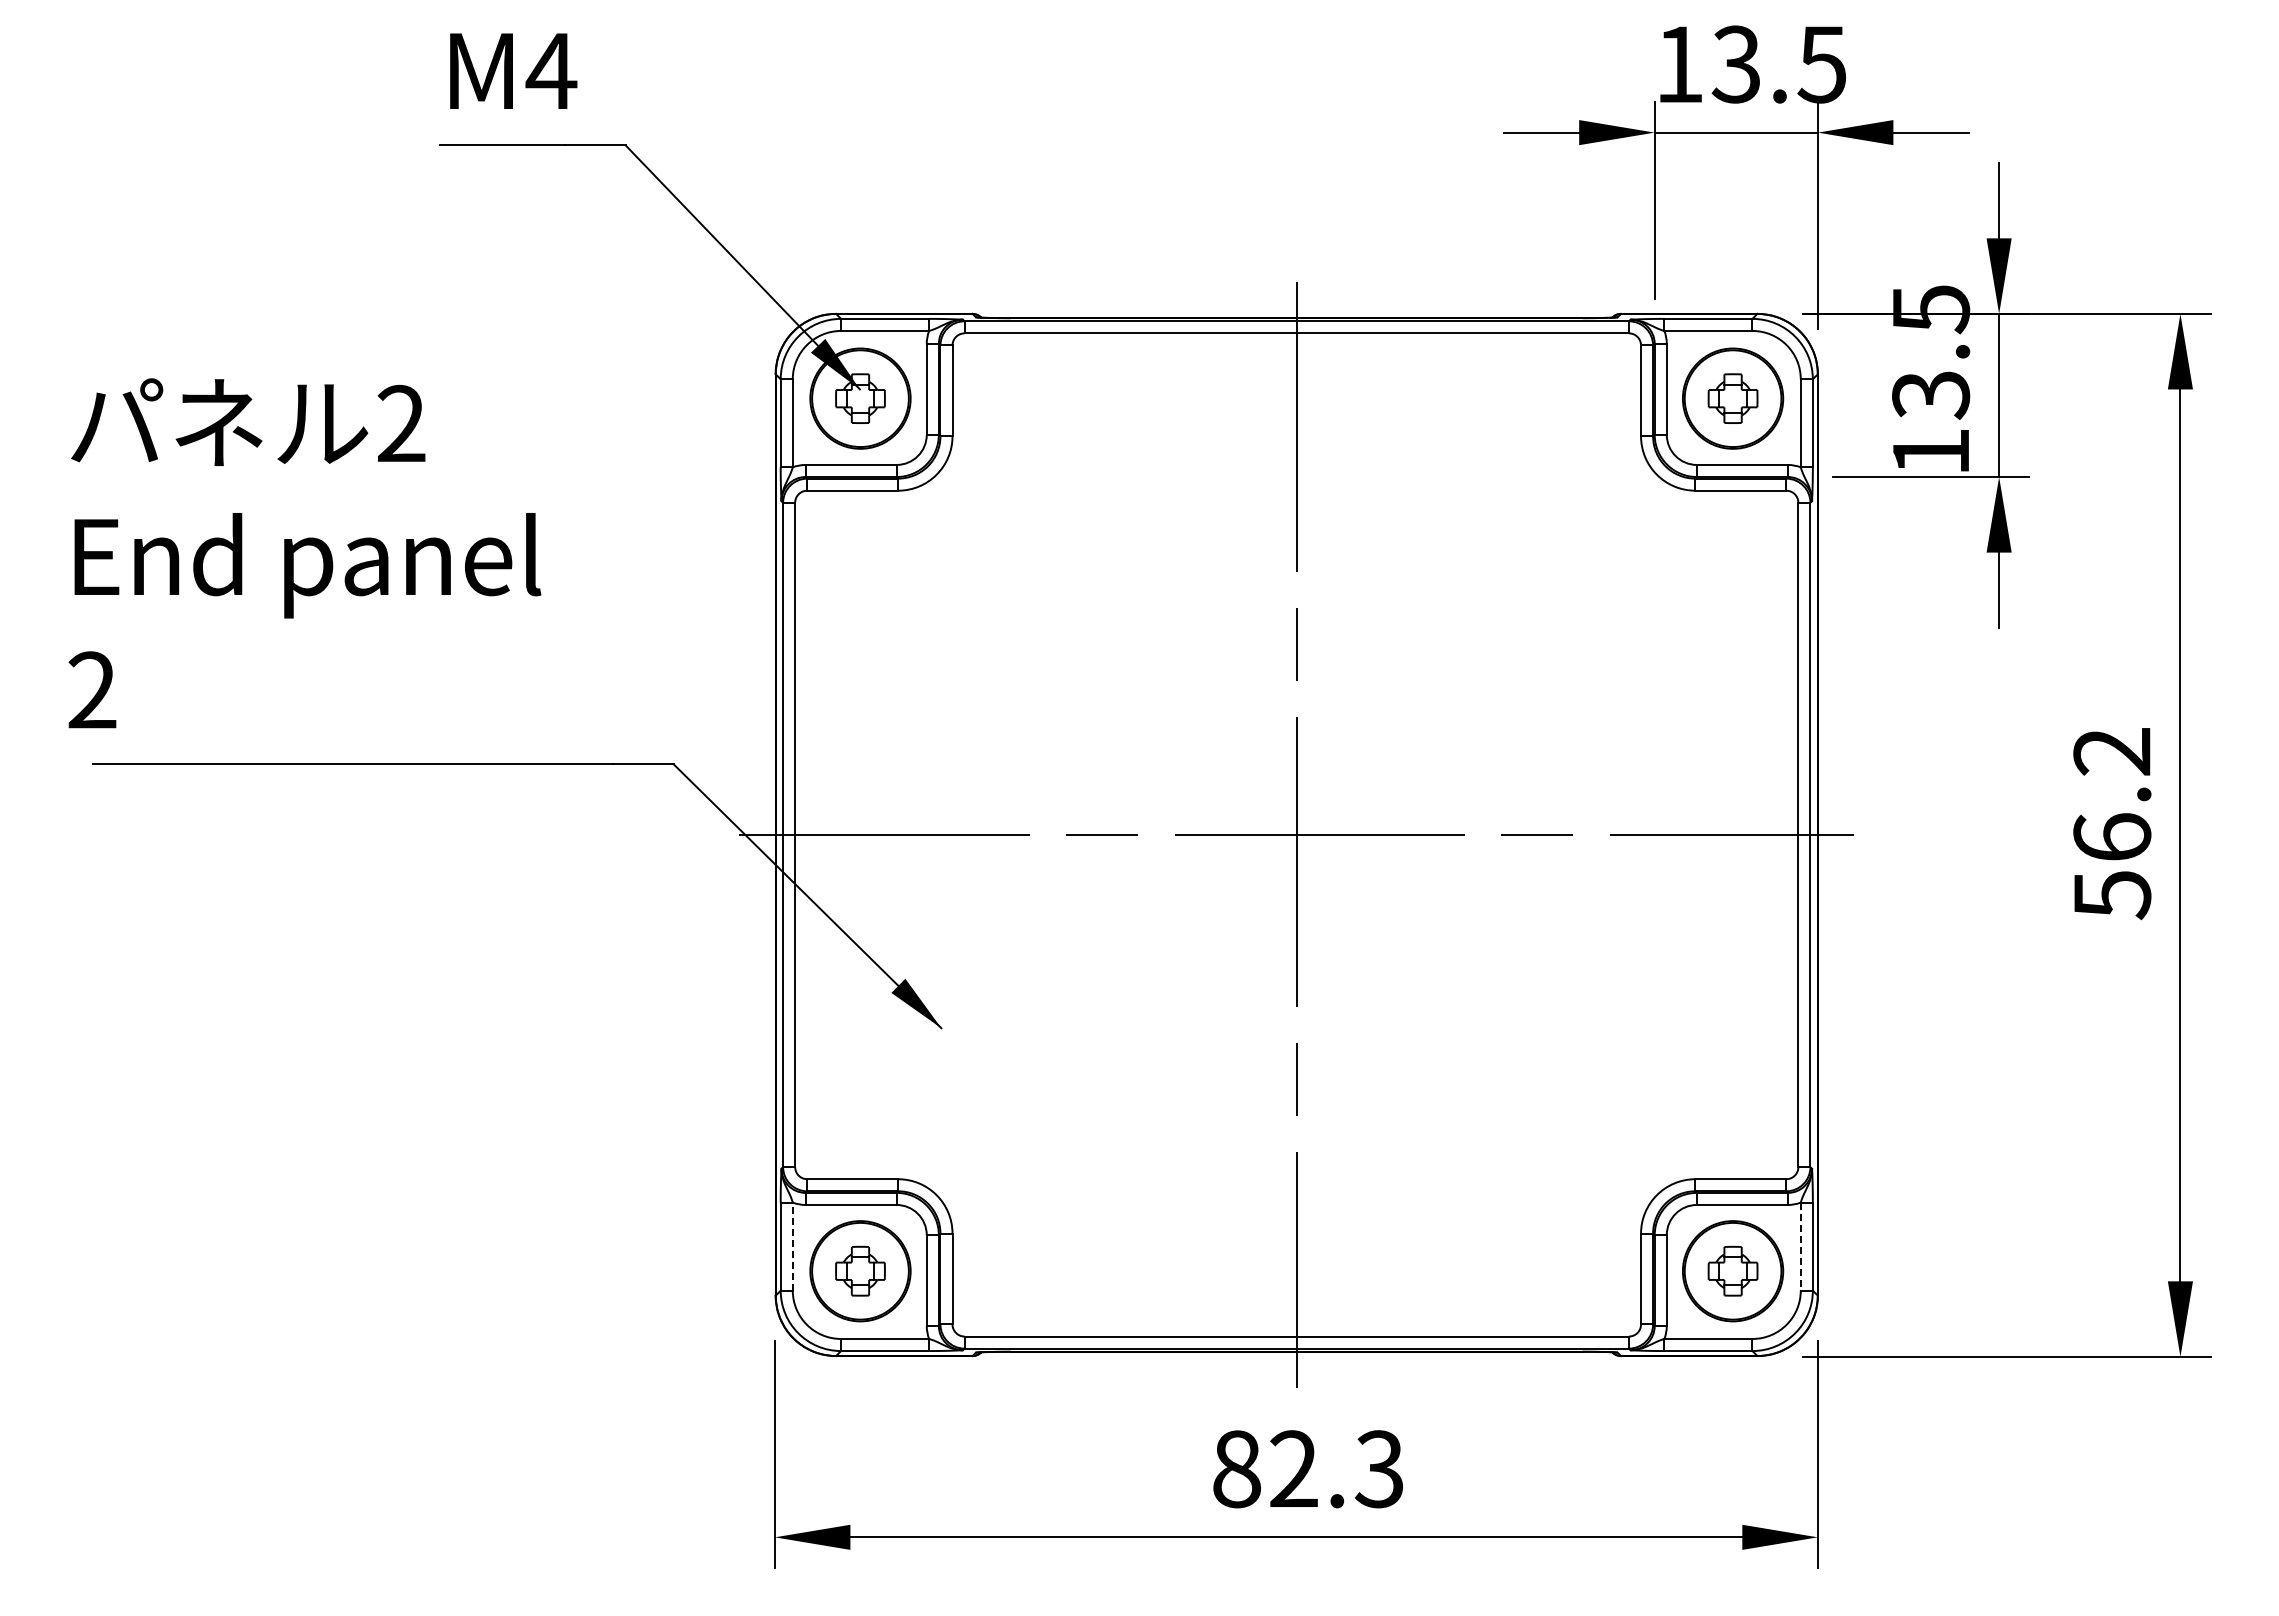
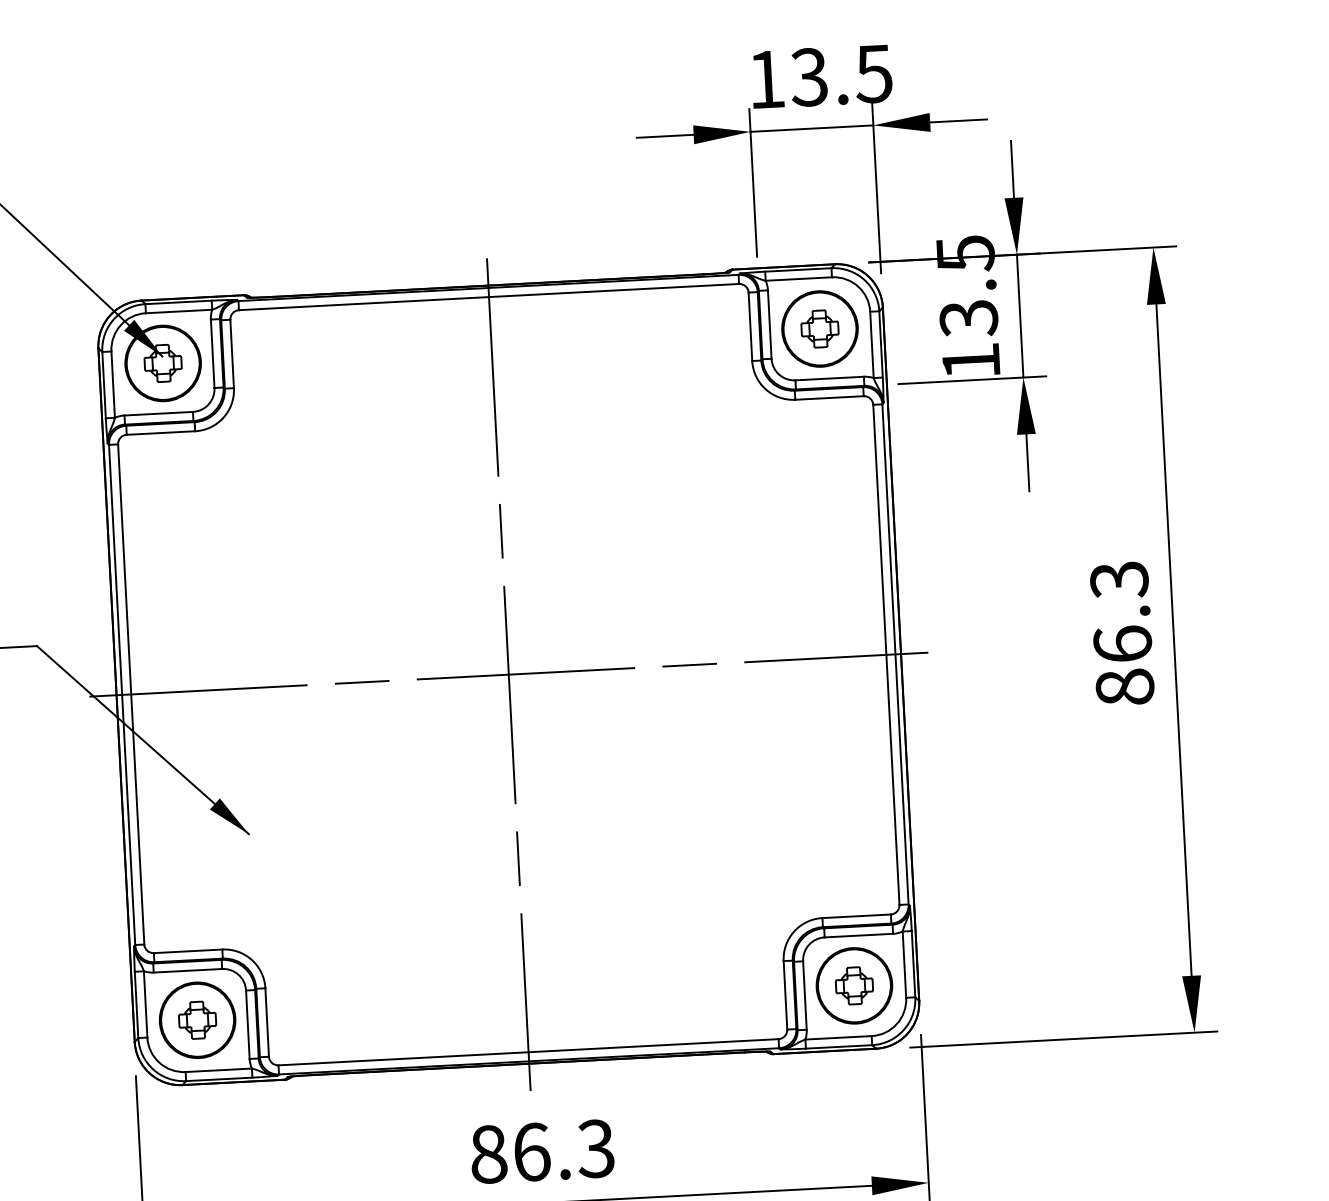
text: (2112, 824) -> (1122, 634), 56.2 -> 86.3
line: (792, 1246) -> (145, 1004), dashed -> solid
line: (1800, 1247) -> (904, 965), dashed -> solid
text: (1294, 1469) -> (532, 1152), 82.3 -> 86.3

